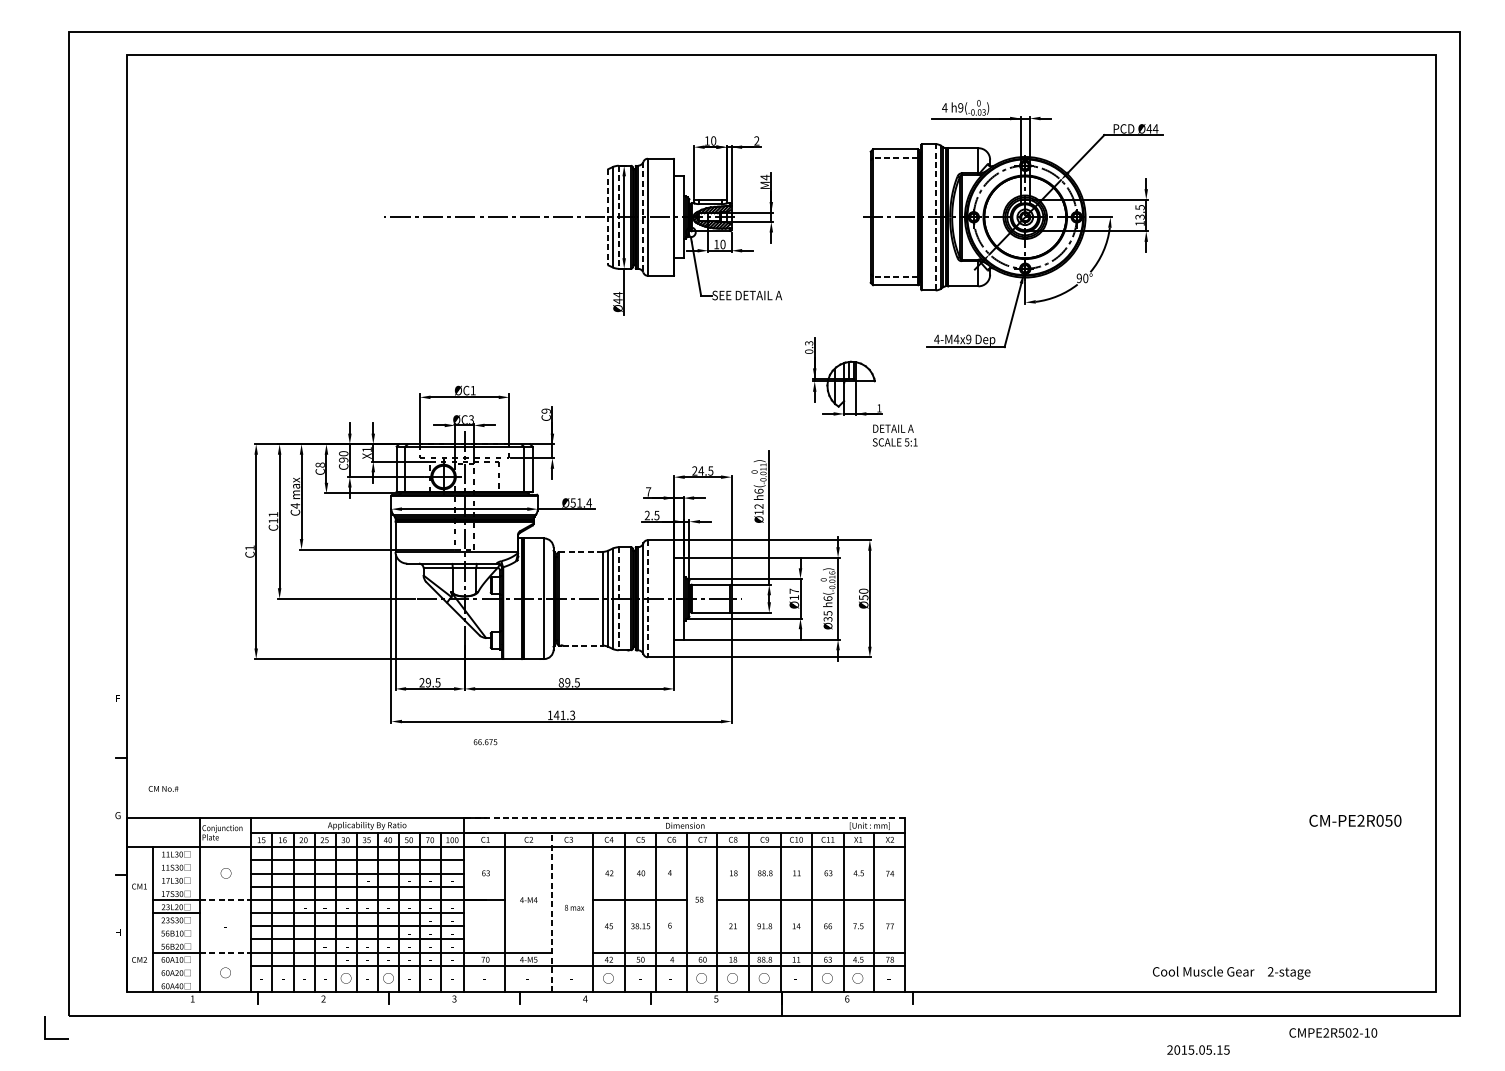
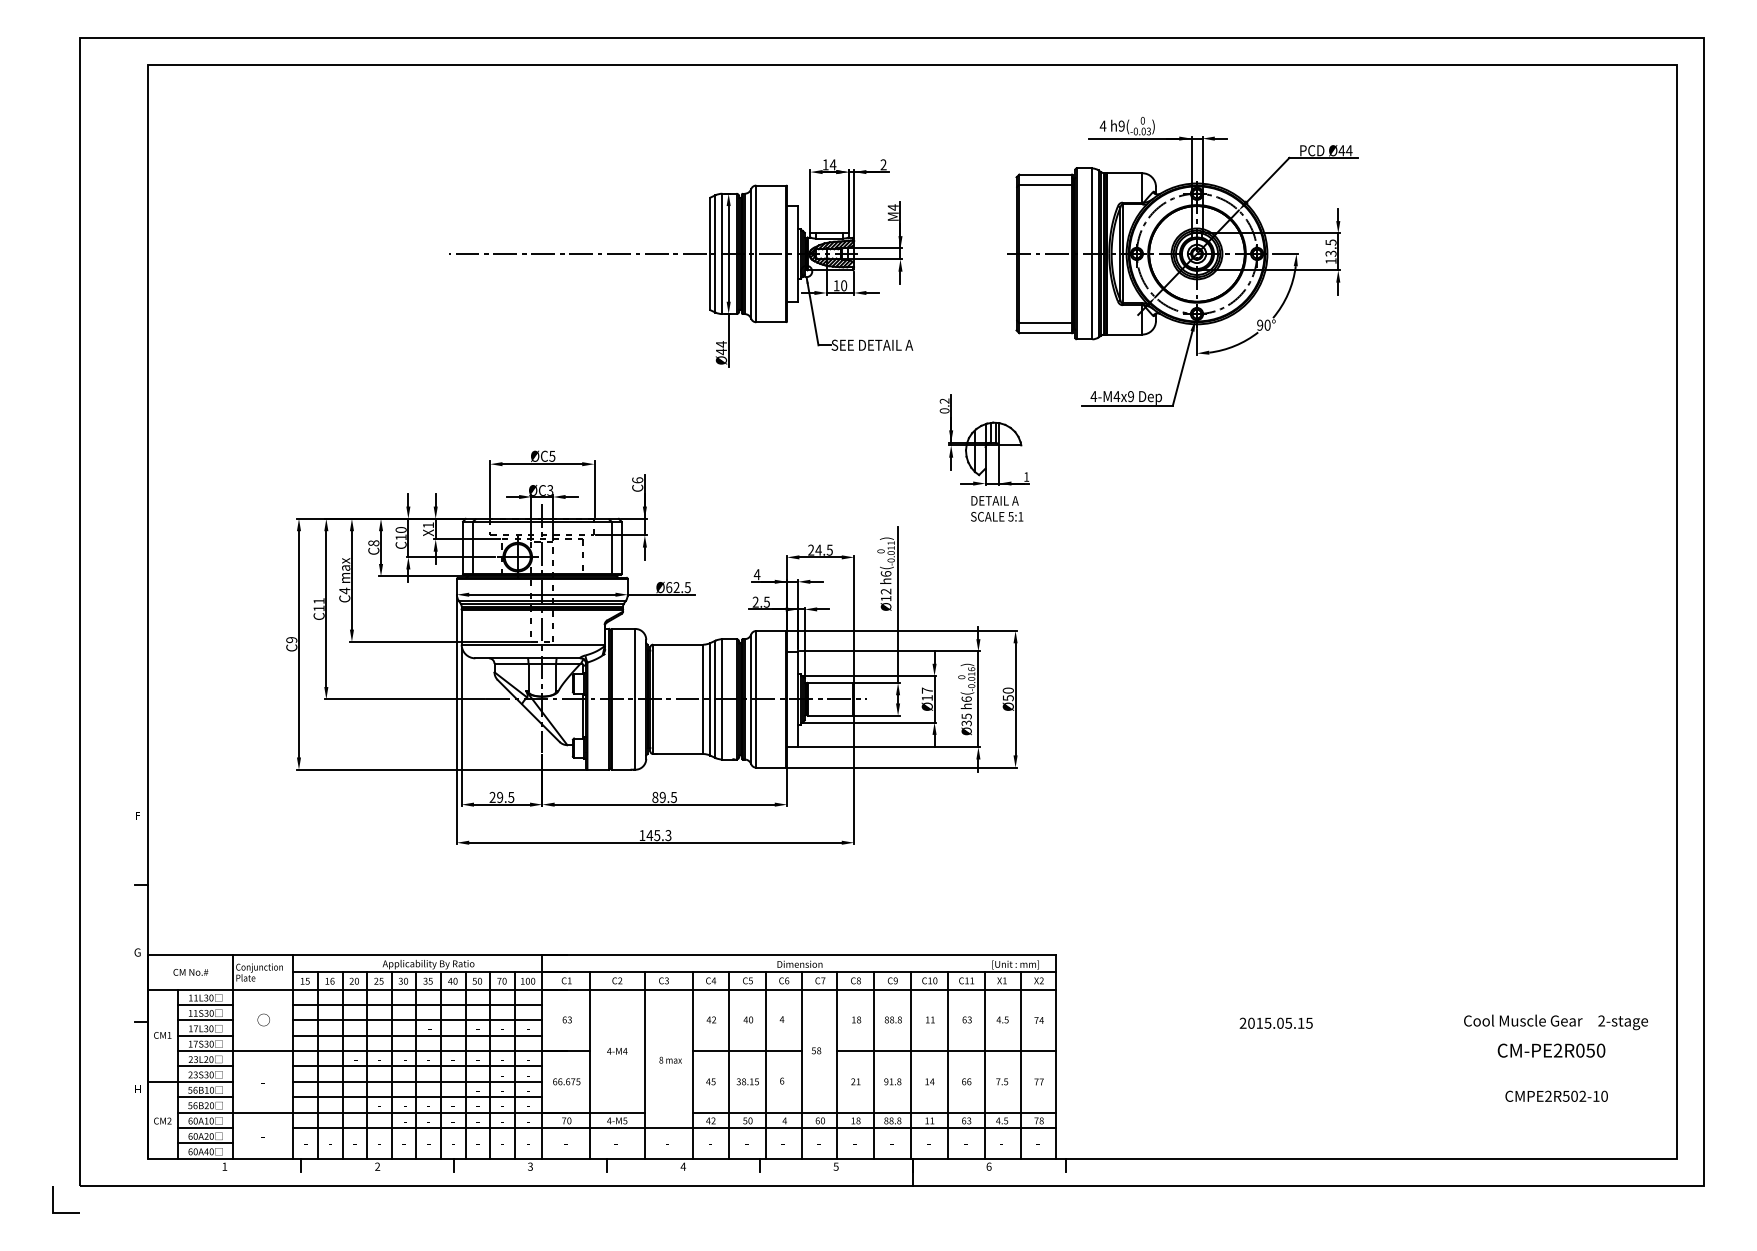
text: (713, 140) -> (832, 164), 10 -> 14
line: (895, 157) -> (1045, 184), dashed -> solid
line: (643, 216) -> (751, 253), dashed -> solid
line: (935, 216) -> (1092, 253), dashed -> solid
line: (608, 217) -> (710, 254), dashed -> solid
line: (618, 217) -> (722, 254), dashed -> solid
line: (895, 276) -> (1045, 323), dashed -> solid
text: (809, 342) -> (944, 400), 0.3 -> 0.2
text: (473, 389) -> (552, 455), ØC1 -> ØC5
text: (546, 411) -> (637, 480), C9 -> C6
text: (895, 435) -> (997, 508), moved
text: (343, 460) -> (400, 537), C90 -> C10
text: (648, 491) -> (756, 574), 7 -> 4
text: (581, 502) -> (678, 587), Ø51.4 -> Ø62.5
text: (249, 548) -> (291, 640), C1 -> C9
line: (581, 551) -> (678, 644), dashed -> solid
line: (618, 598) -> (722, 699), dashed -> solid
line: (648, 598) -> (756, 699), dashed -> solid
line: (582, 645) -> (680, 754), dashed -> solid
text: (563, 715) -> (657, 835), 141.3 -> 145.3
text: (485, 741) -> (566, 1081), moved
text: (163, 788) -> (190, 972), moved
line: (683, 818) -> (798, 955), dashed -> solid
text: (1355, 820) -> (1551, 1050), moved
line: (176, 860) -> (205, 1004), added
line: (176, 873) -> (205, 1020), added
line: (176, 886) -> (205, 1035), added
line: (225, 900) -> (263, 1051), dashed -> solid
line: (552, 912) -> (644, 1065), dashed -> solid
line: (163, 926) -> (190, 1081), added
line: (176, 939) -> (205, 1097), added
line: (225, 952) -> (263, 1112), dashed -> solid
line: (176, 965) -> (205, 1127), added
text: (225, 973) -> (263, 1136), ○ -> -
text: (1231, 973) -> (1555, 1022), moved
text: (345, 978) -> (403, 1142), ○ -> -
text: (388, 978) -> (453, 1142), ○ -> -
text: (608, 978) -> (710, 1142), ○ -> -
text: (701, 978) -> (818, 1142), ○ -> -
text: (732, 978) -> (855, 1142), ○ -> -
text: (763, 978) -> (891, 1142), ○ -> -
text: (827, 978) -> (965, 1142), ○ -> -
text: (857, 978) -> (1001, 1142), ○ -> -
line: (176, 979) -> (205, 1143), added
text: (1333, 1032) -> (1556, 1095), moved
text: (1197, 1049) -> (1275, 1022), moved

